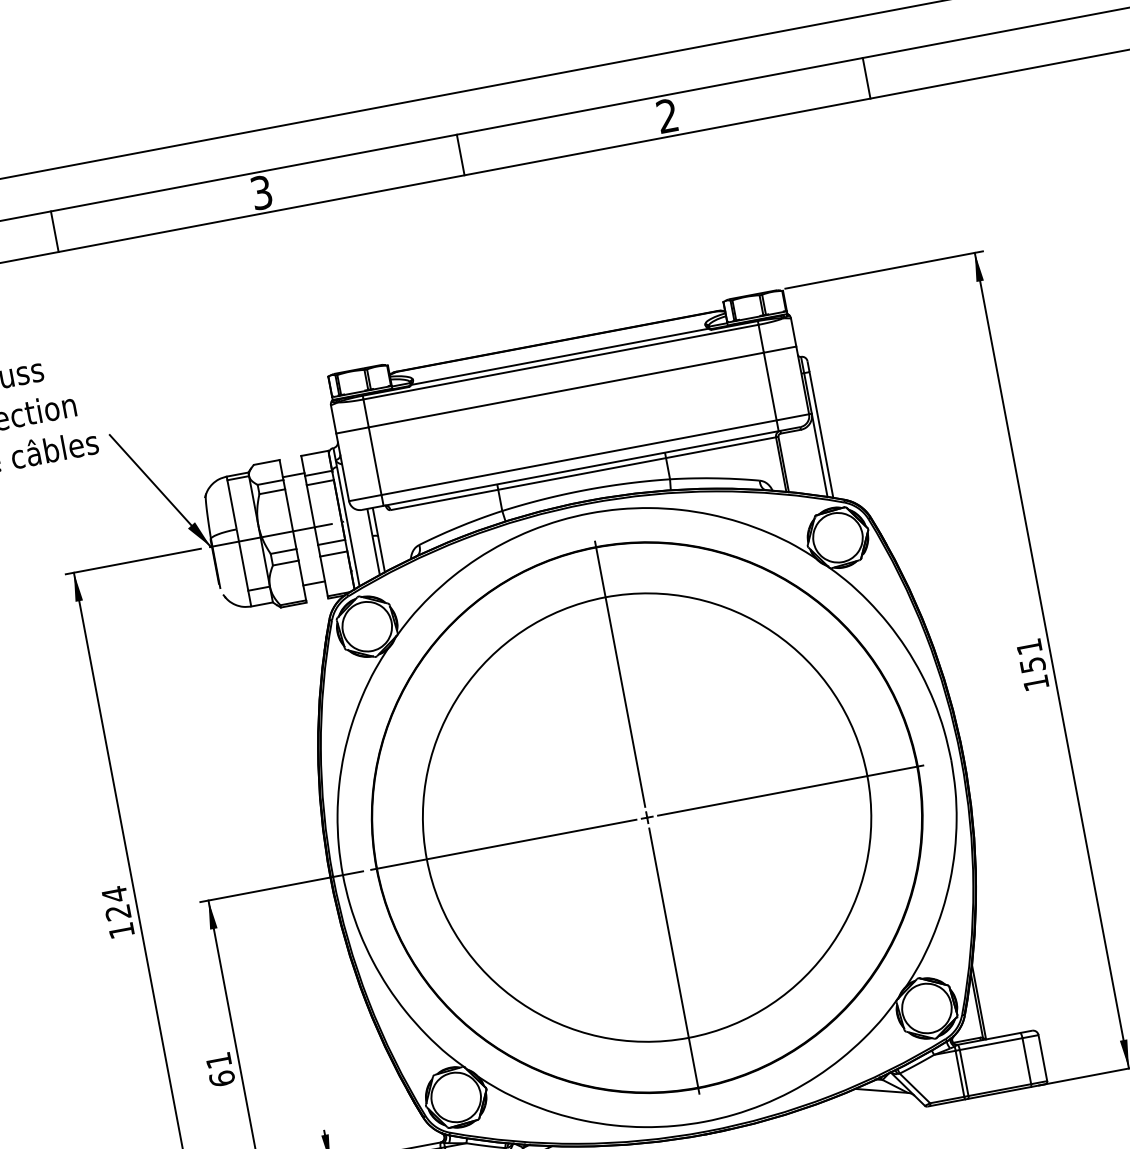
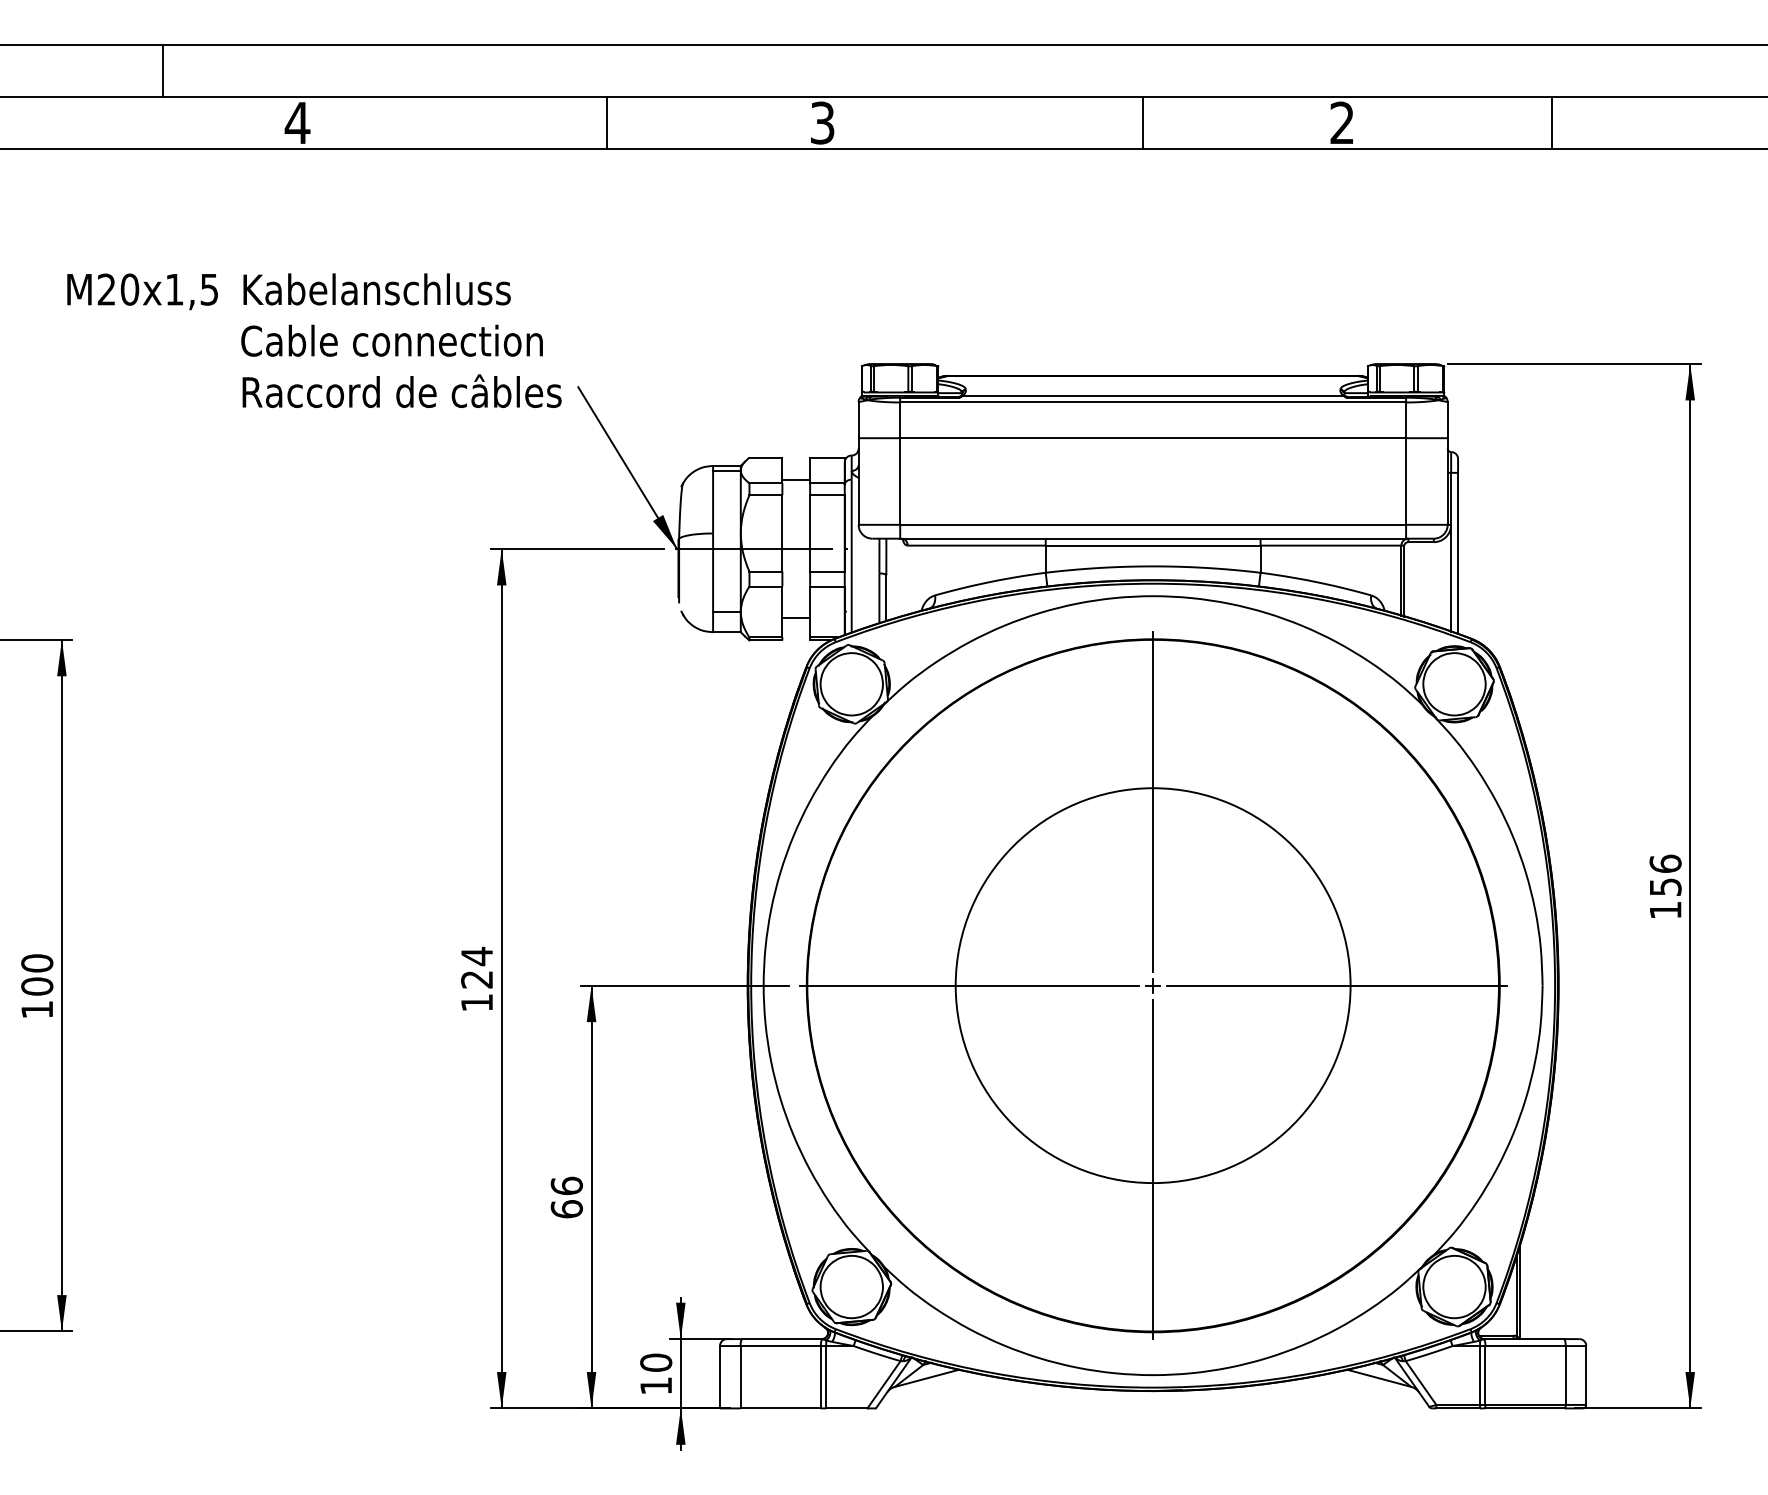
line: (866, 77) -> (1552, 122), moved
line: (460, 154) -> (1142, 122), moved
line: (54, 231) -> (606, 122), moved
text: (1029, 646) -> (1665, 863), 151 -> 156
circle: (647, 817) -> (1153, 985), size x0.7
text: (218, 1060) -> (566, 1185), 61 -> 66

